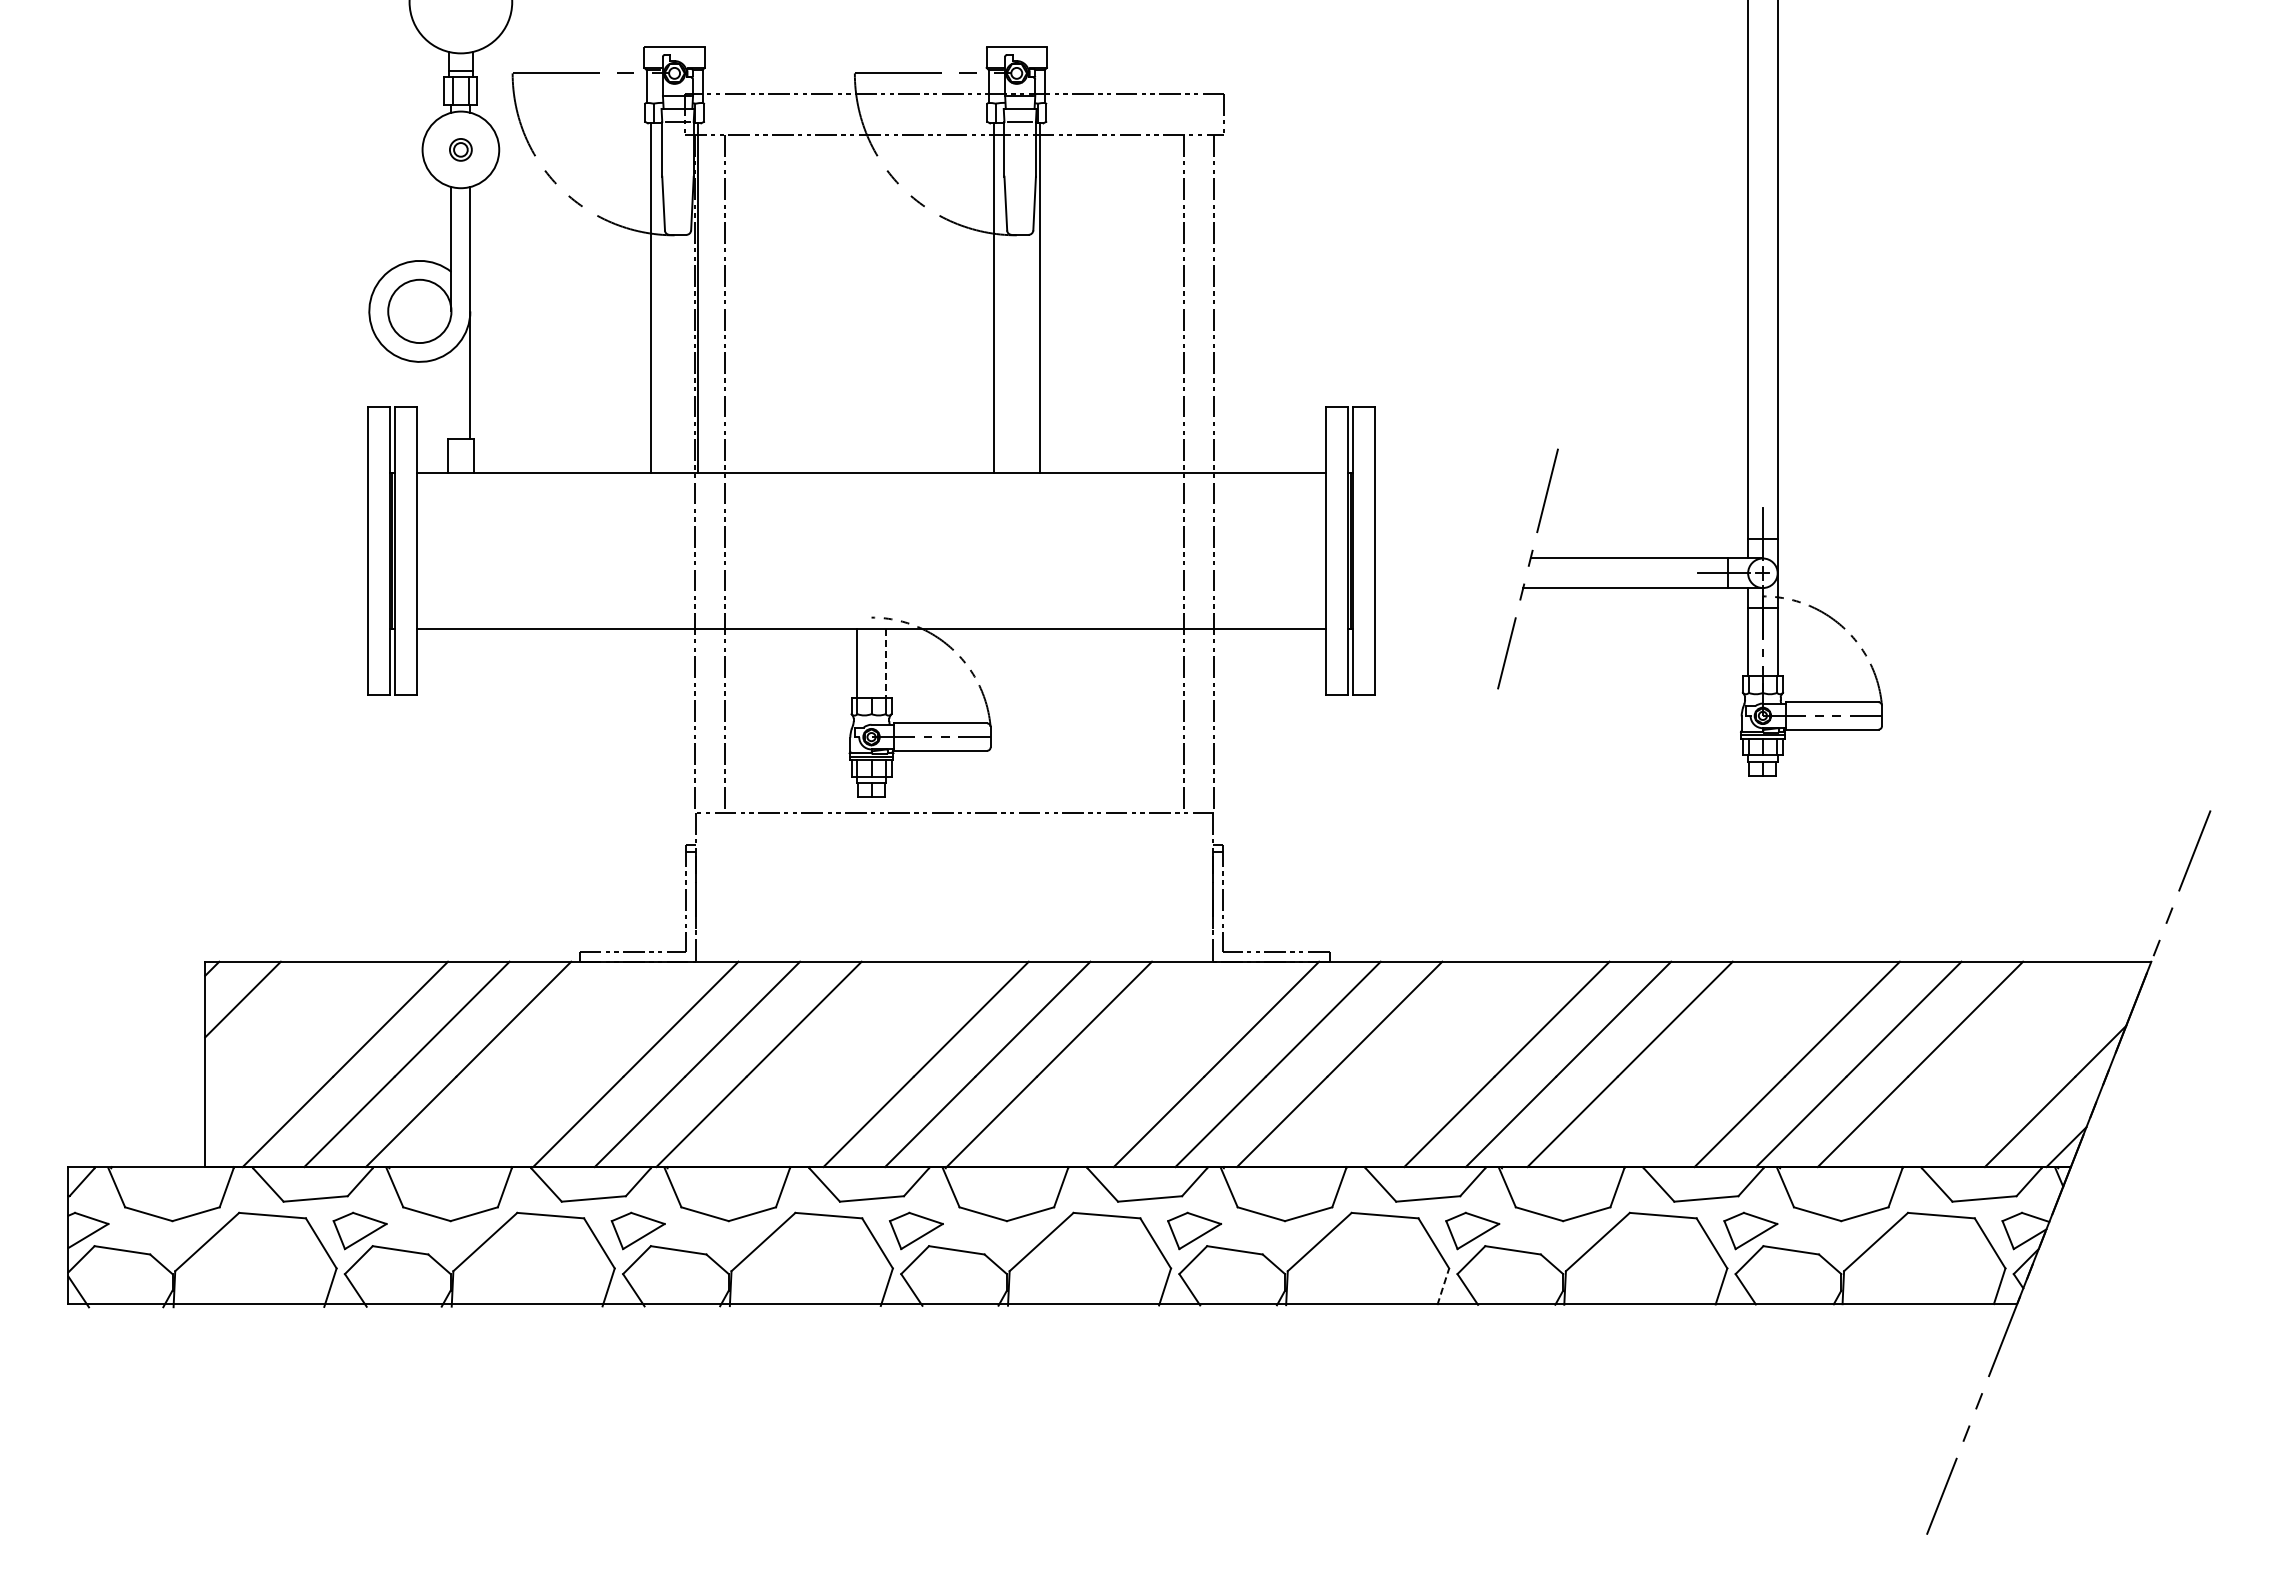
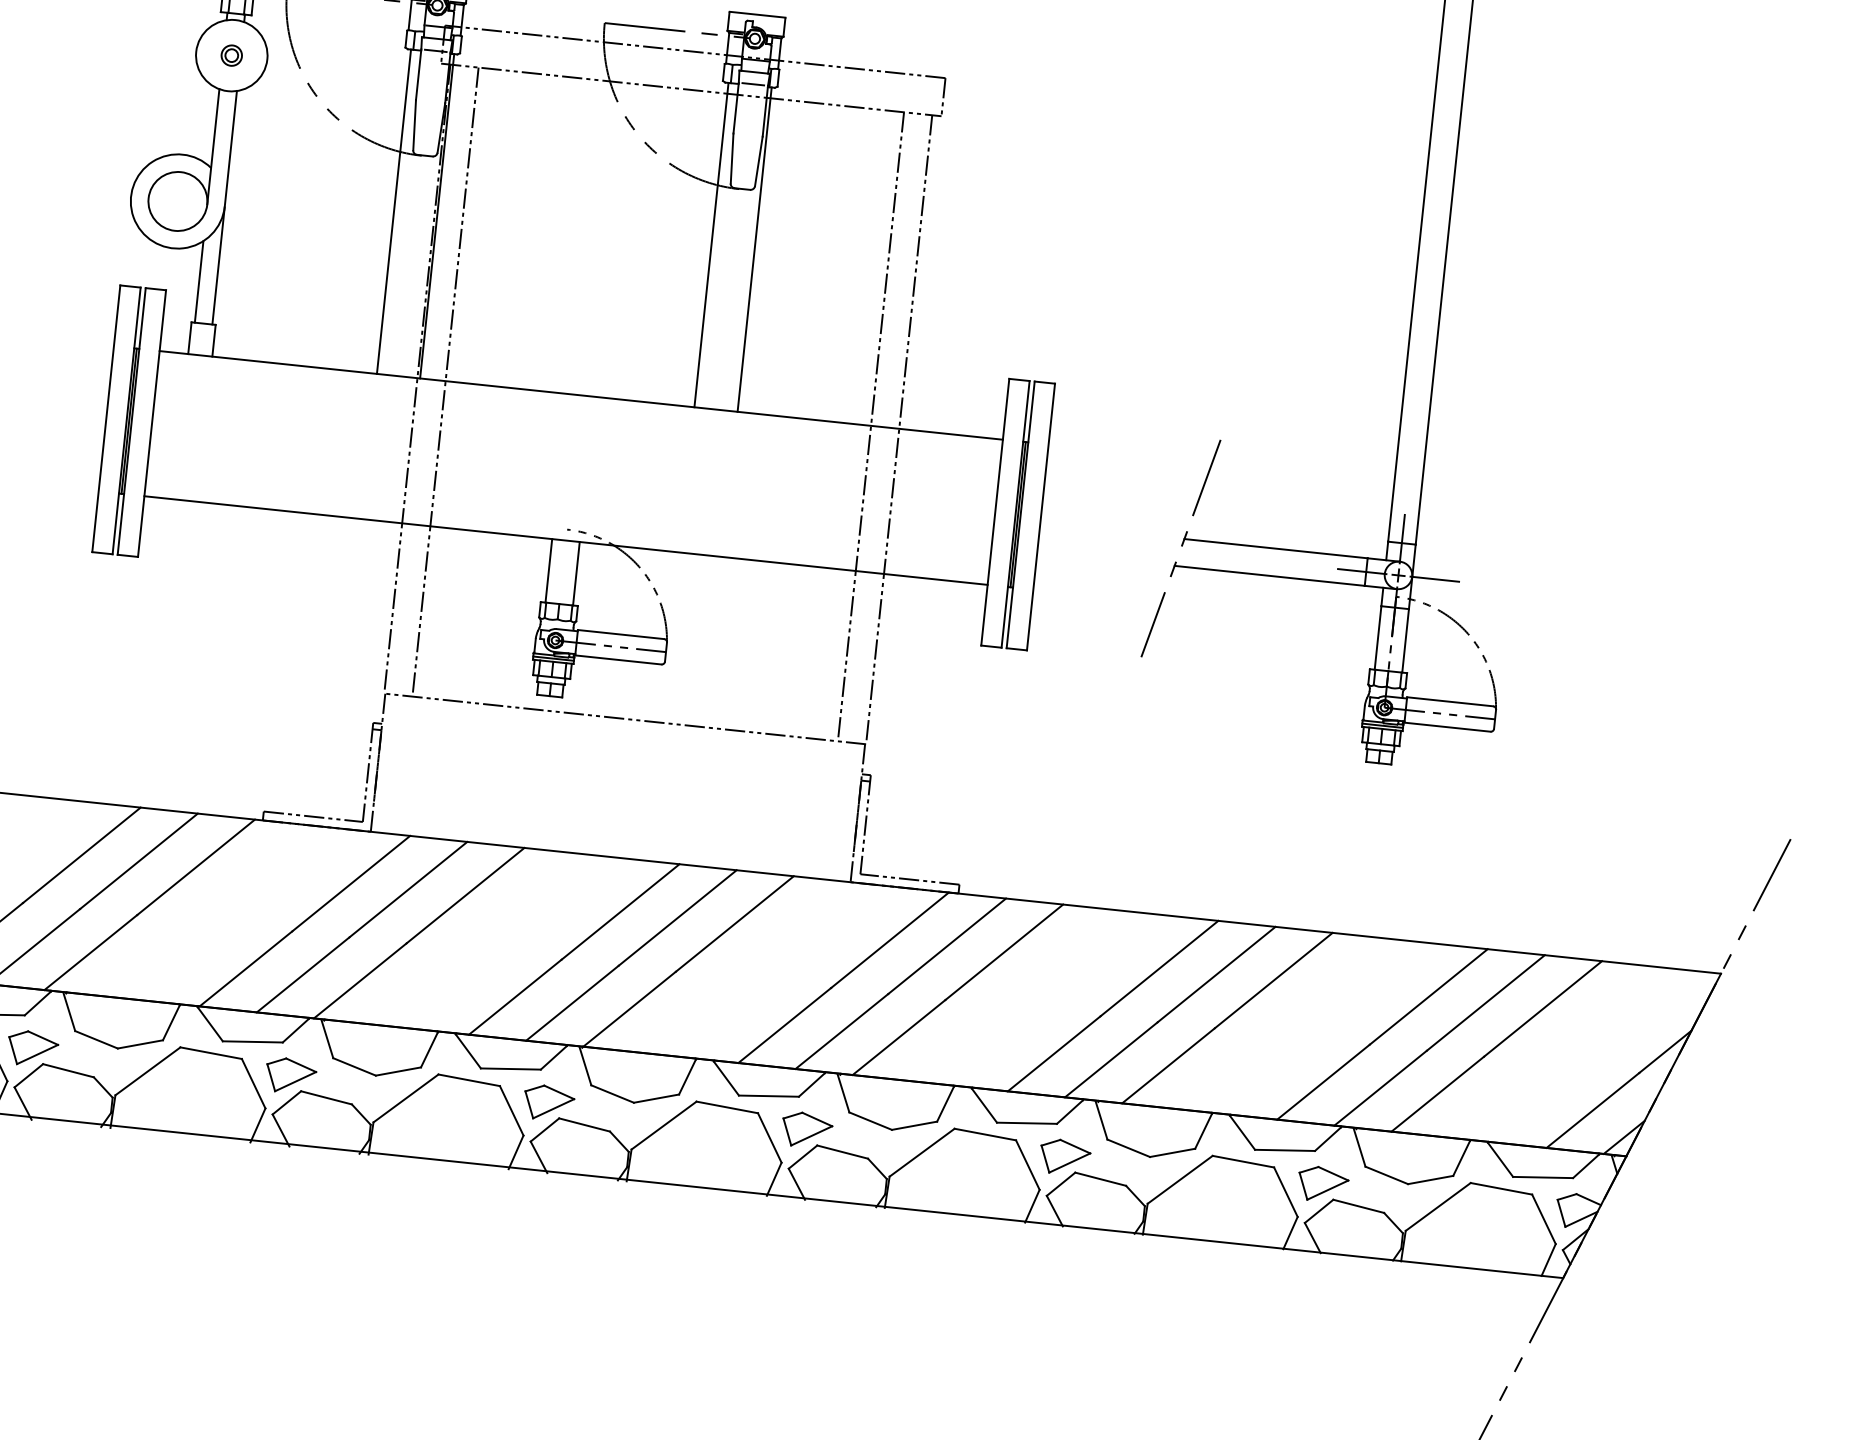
line: (451, 394) -> (199, 281), added
line: (1801, 573) -> (1434, 579), added
line: (886, 664) -> (576, 574), dashed -> solid
line: (1443, 1286) -> (1032, 1205), dashed -> solid

